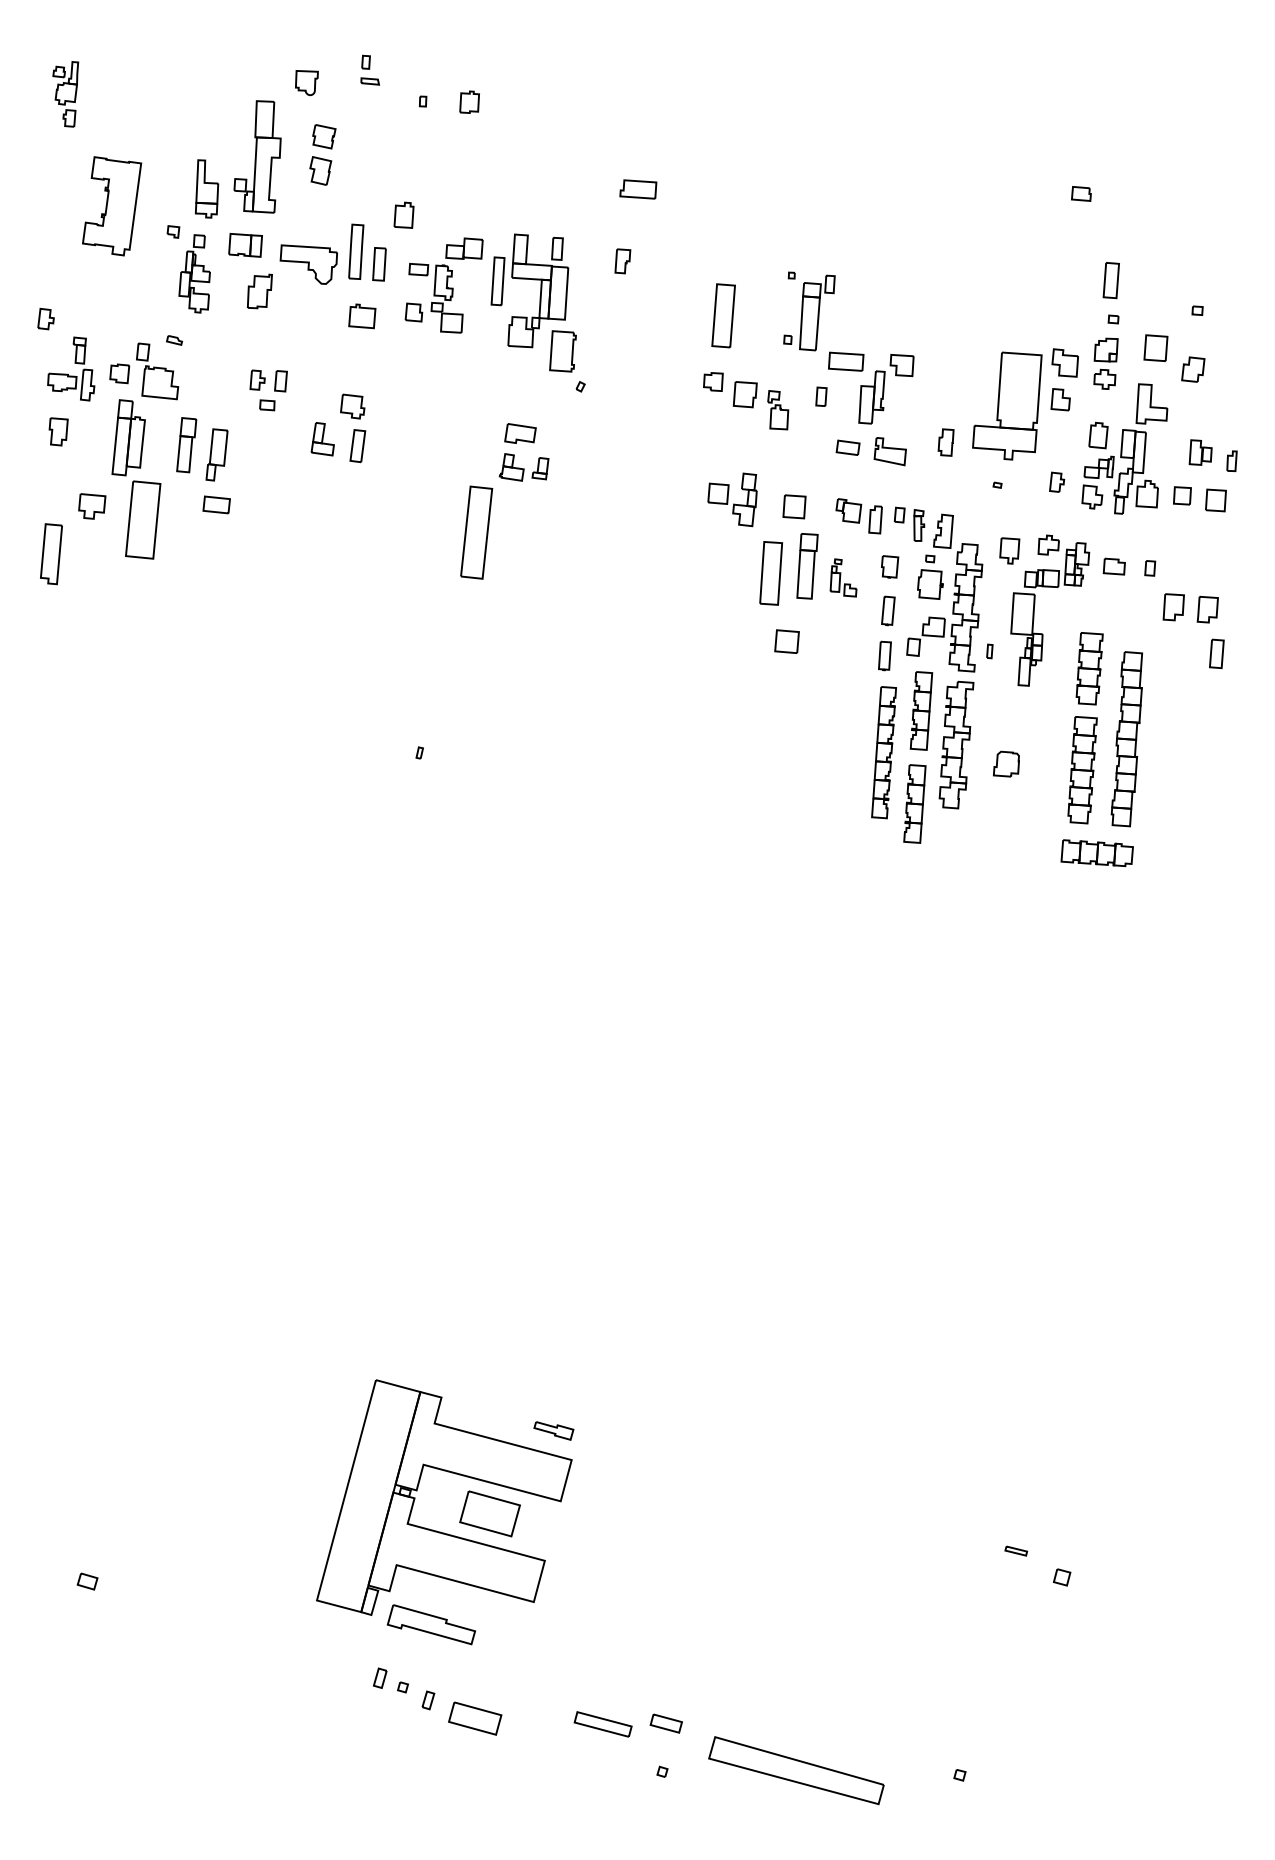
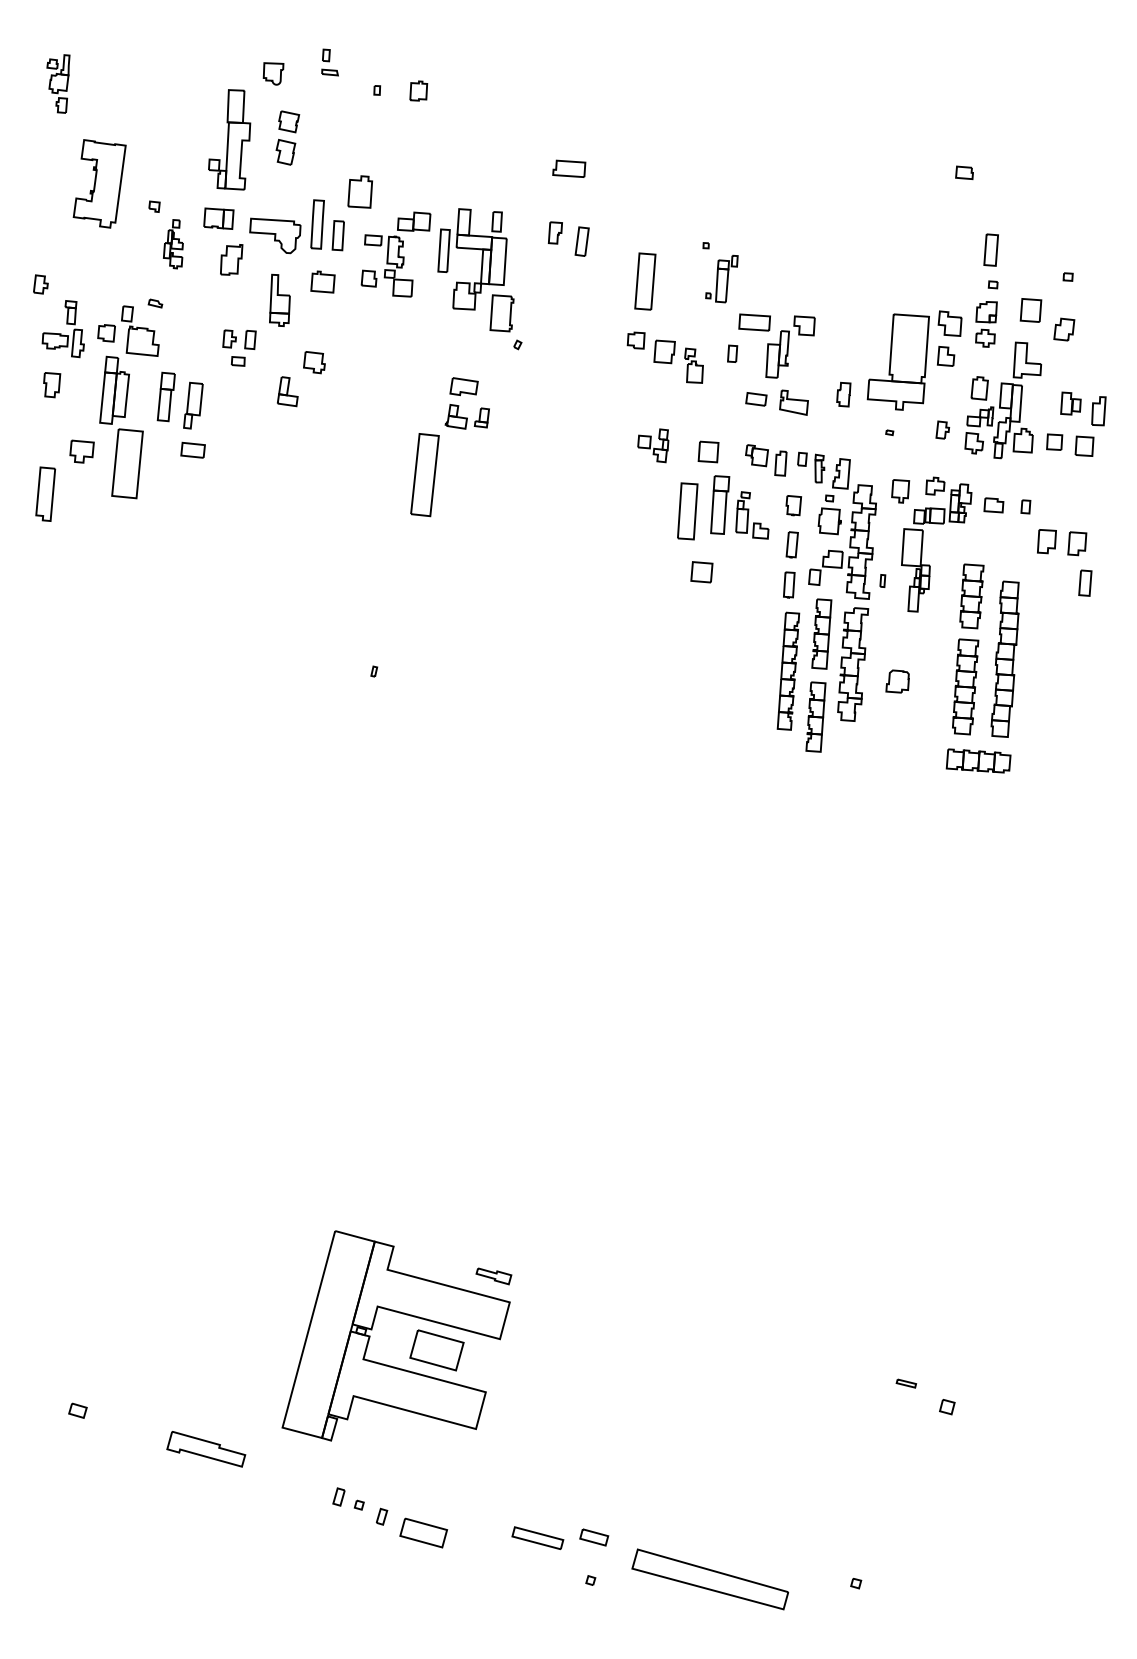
part: (206, 188) -> (279, 300), moved
part: (403, 214) -> (359, 191), size x1.4
part: (194, 273) -> (173, 243), size x0.7
part: (809, 312) -> (721, 278), size x0.7
part: (357, 446) -> (581, 242), moved
part: (1231, 461) -> (1098, 411), size x1.6
part: (732, 499) -> (653, 445), size x0.7
part: (843, 577) -> (752, 515), size x1.4
part: (431, 1624) -> (206, 1449), moved

